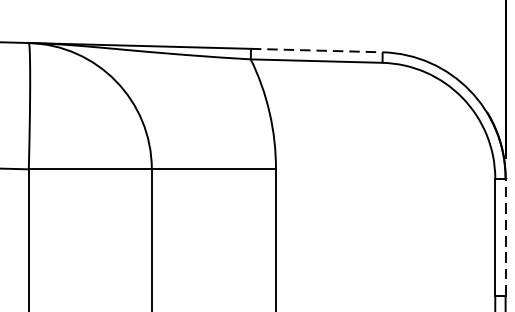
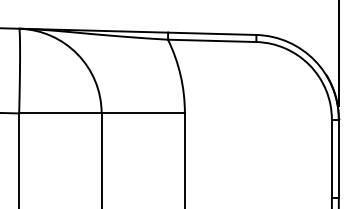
line: (317, 50) -> (212, 33), dashed -> solid
line: (505, 236) -> (338, 158), dashed -> solid

